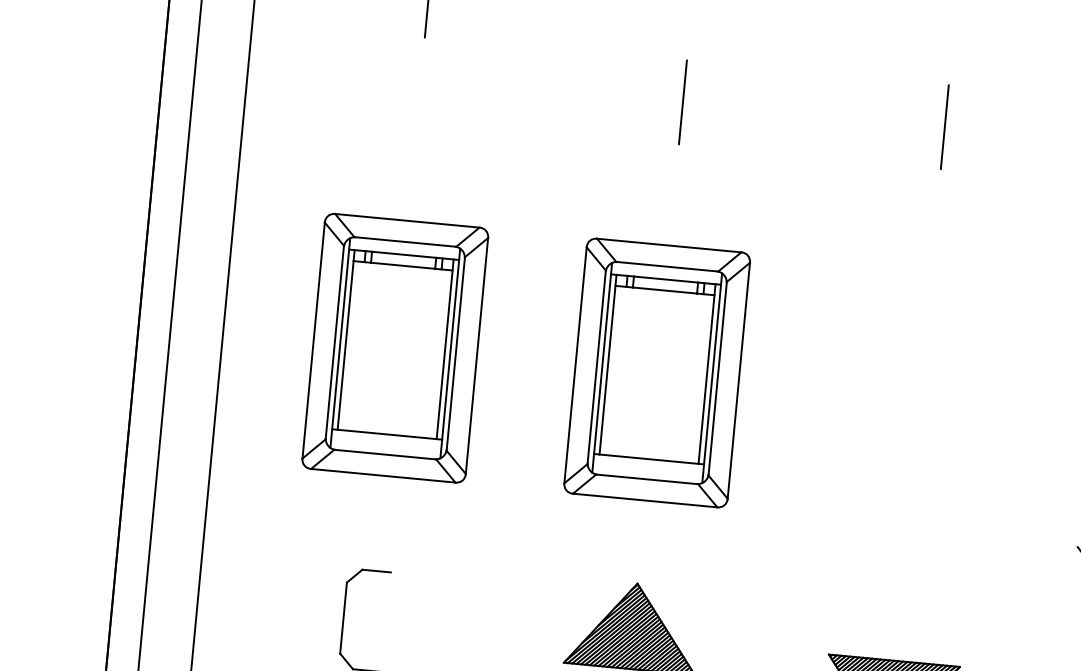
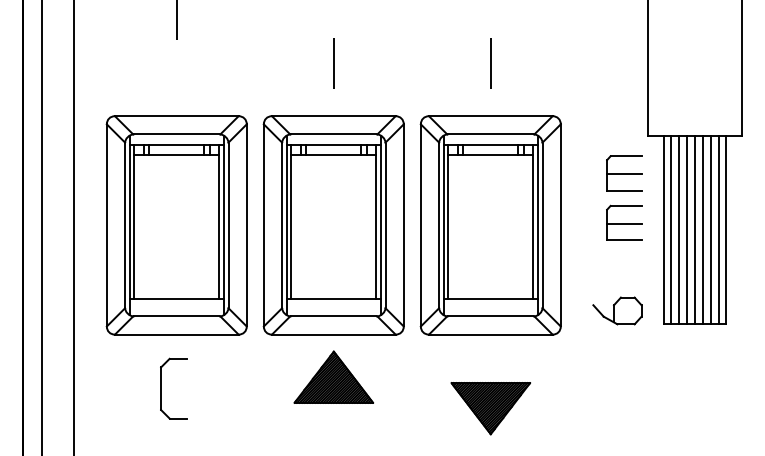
part: (394, 348) -> (176, 225), size x1.43
part: (656, 373) -> (333, 225), size x1.43
part: (918, 397) -> (490, 225), added

